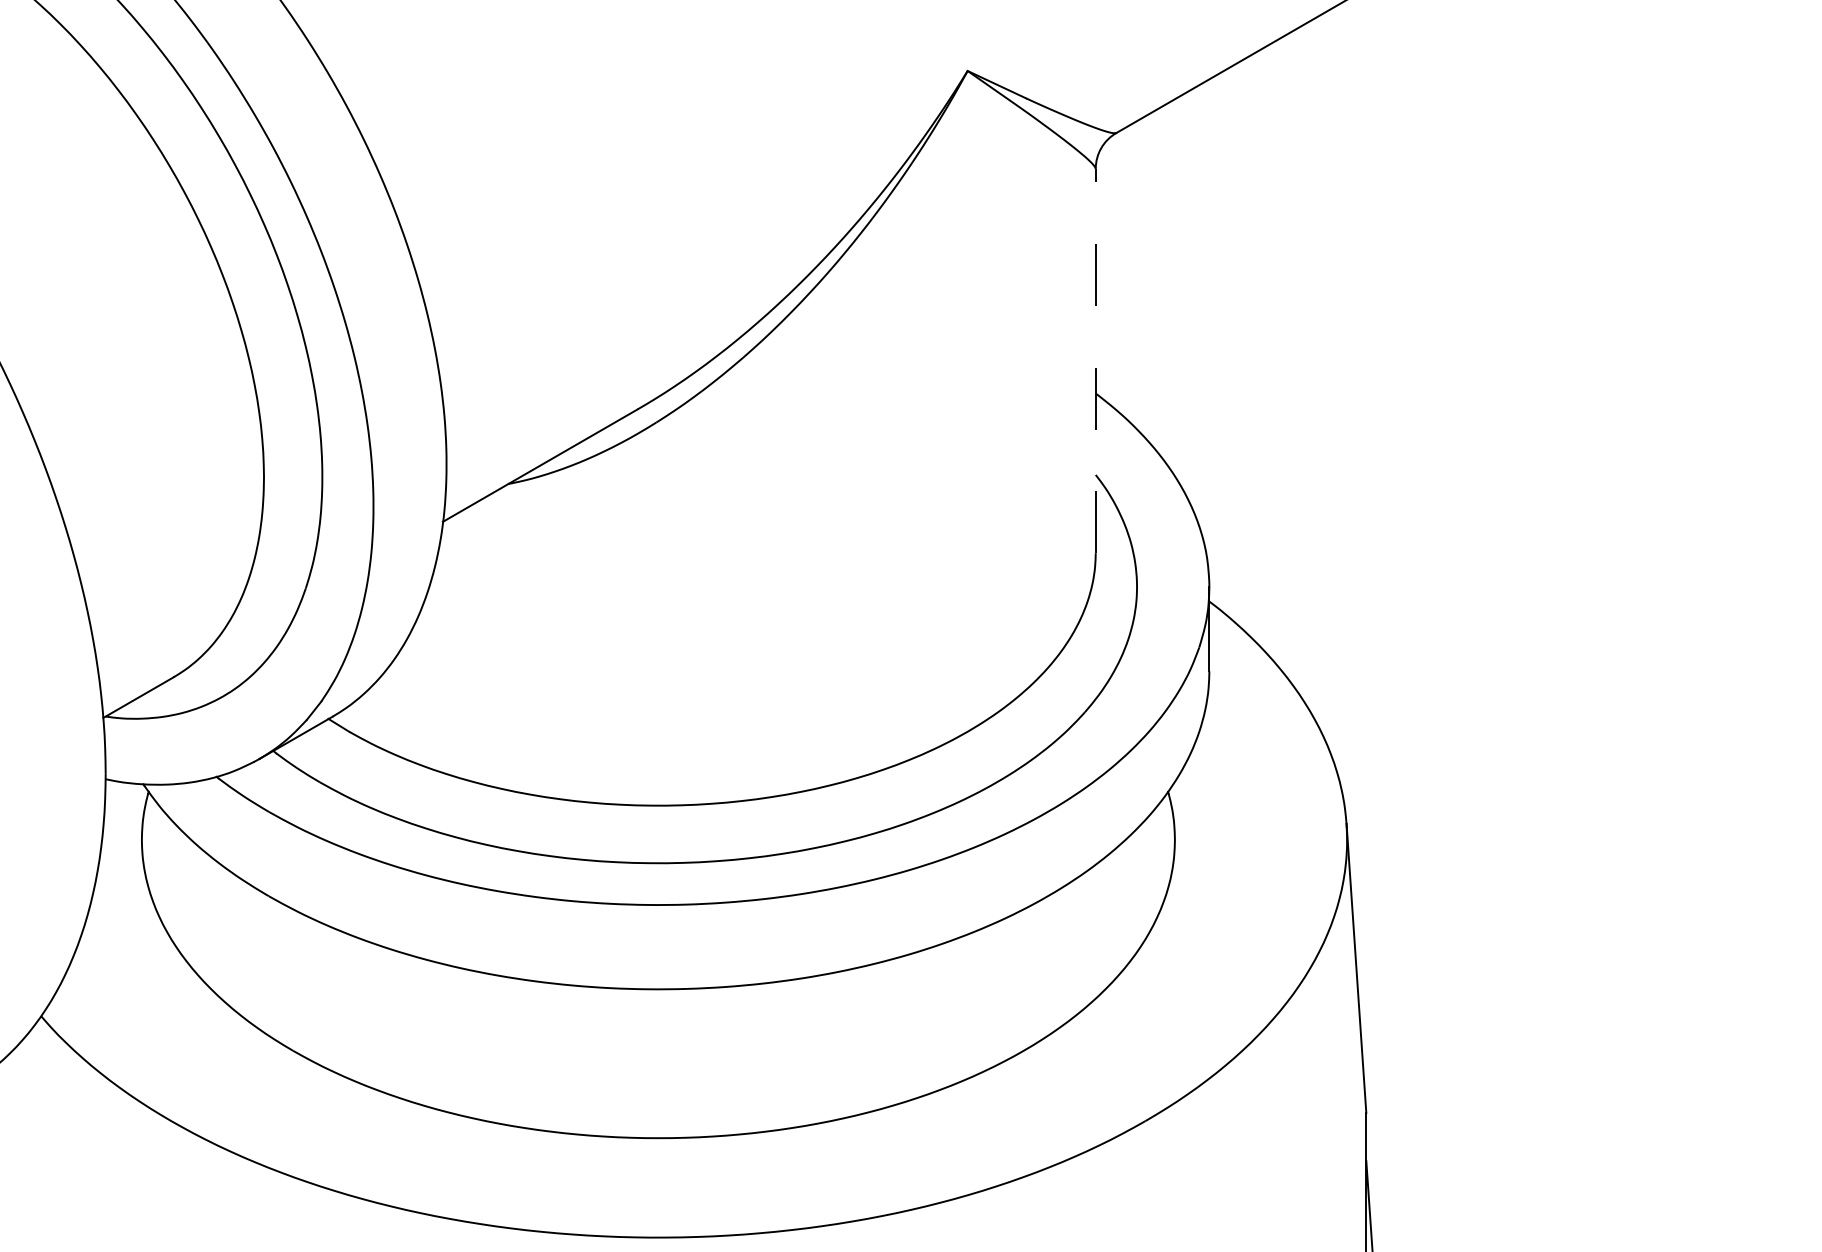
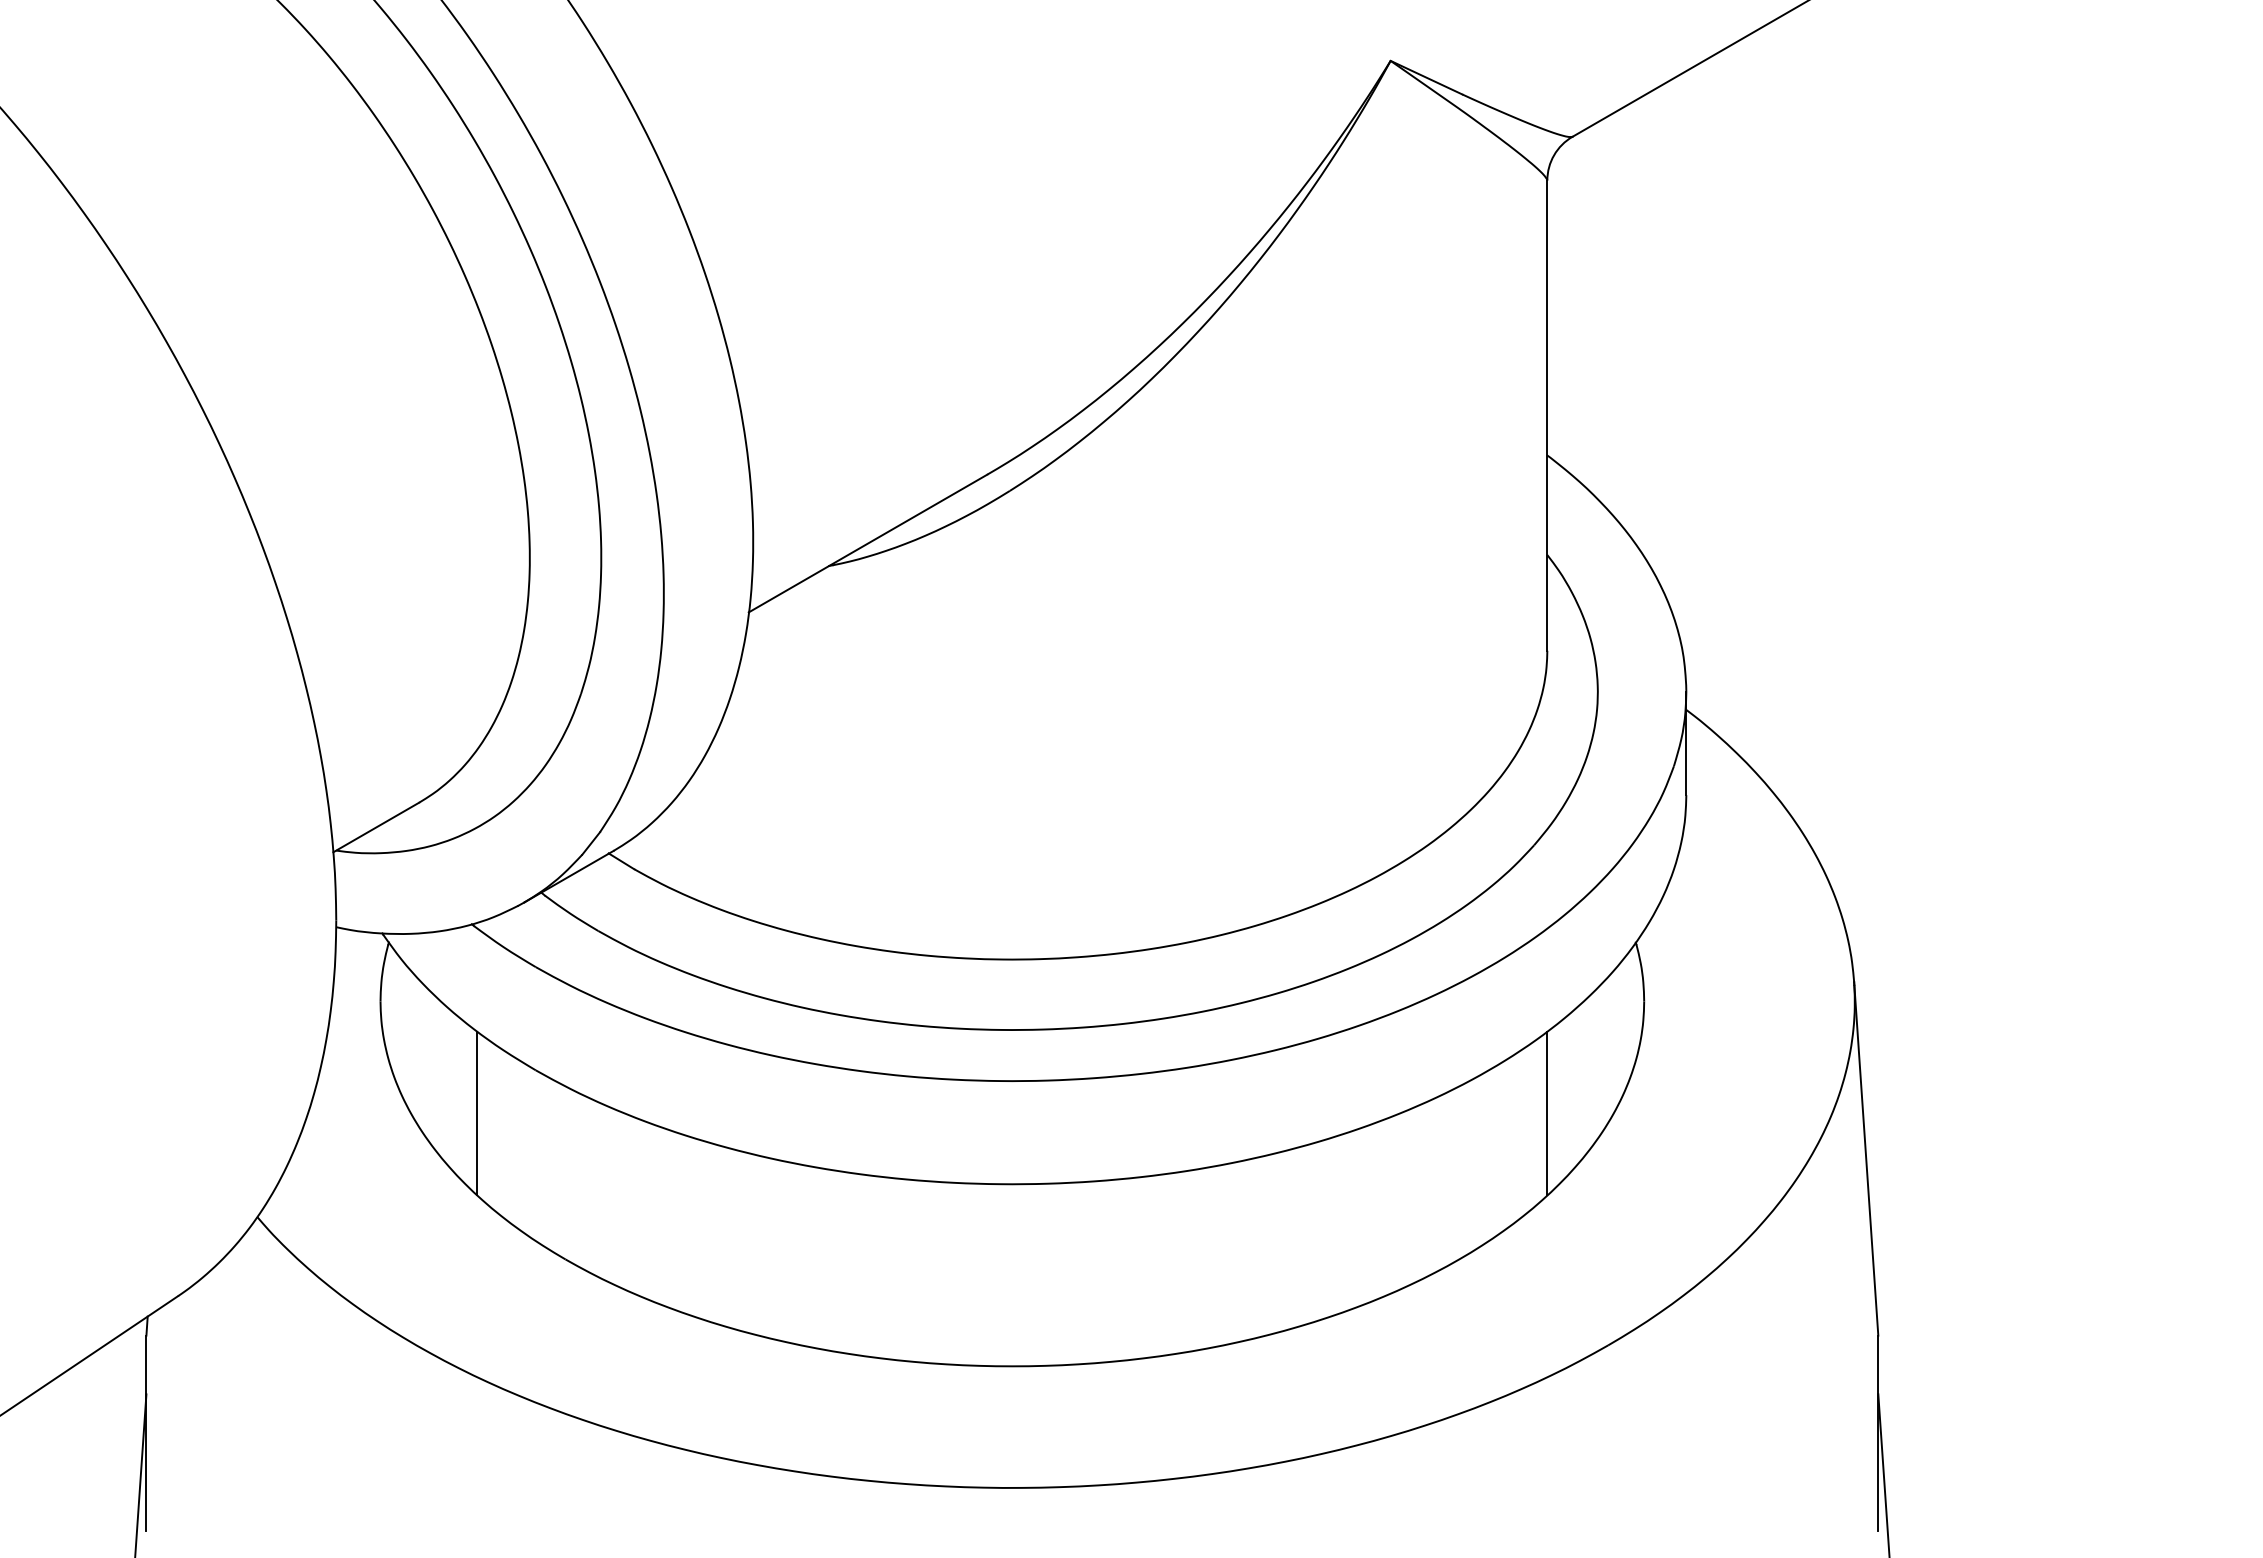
line: (1095, 360) -> (1547, 415), dashed -> solid
line: (221, 931) -> (477, 1113), added
line: (1095, 931) -> (1547, 1113), added

